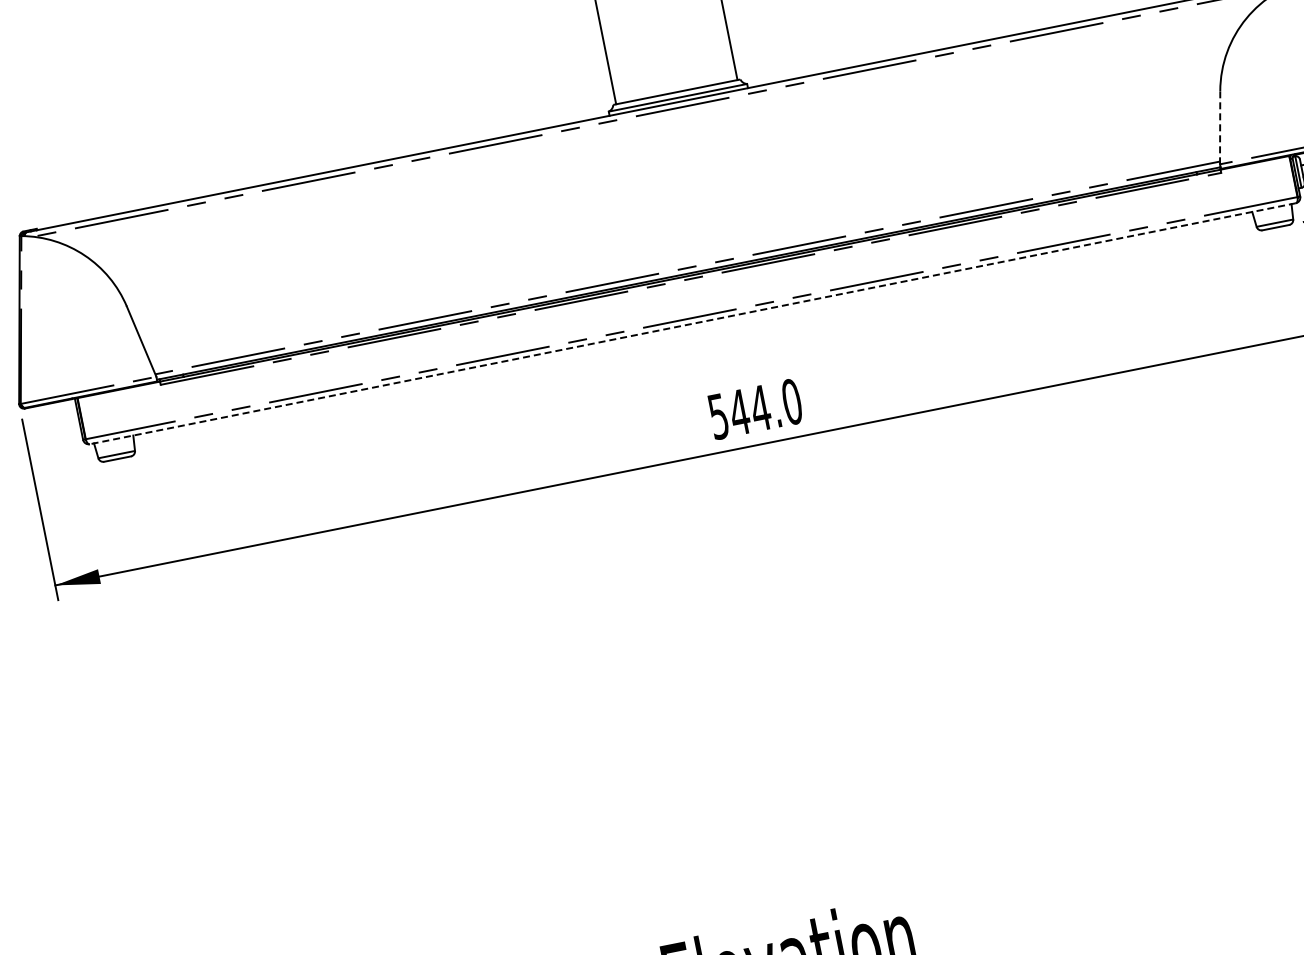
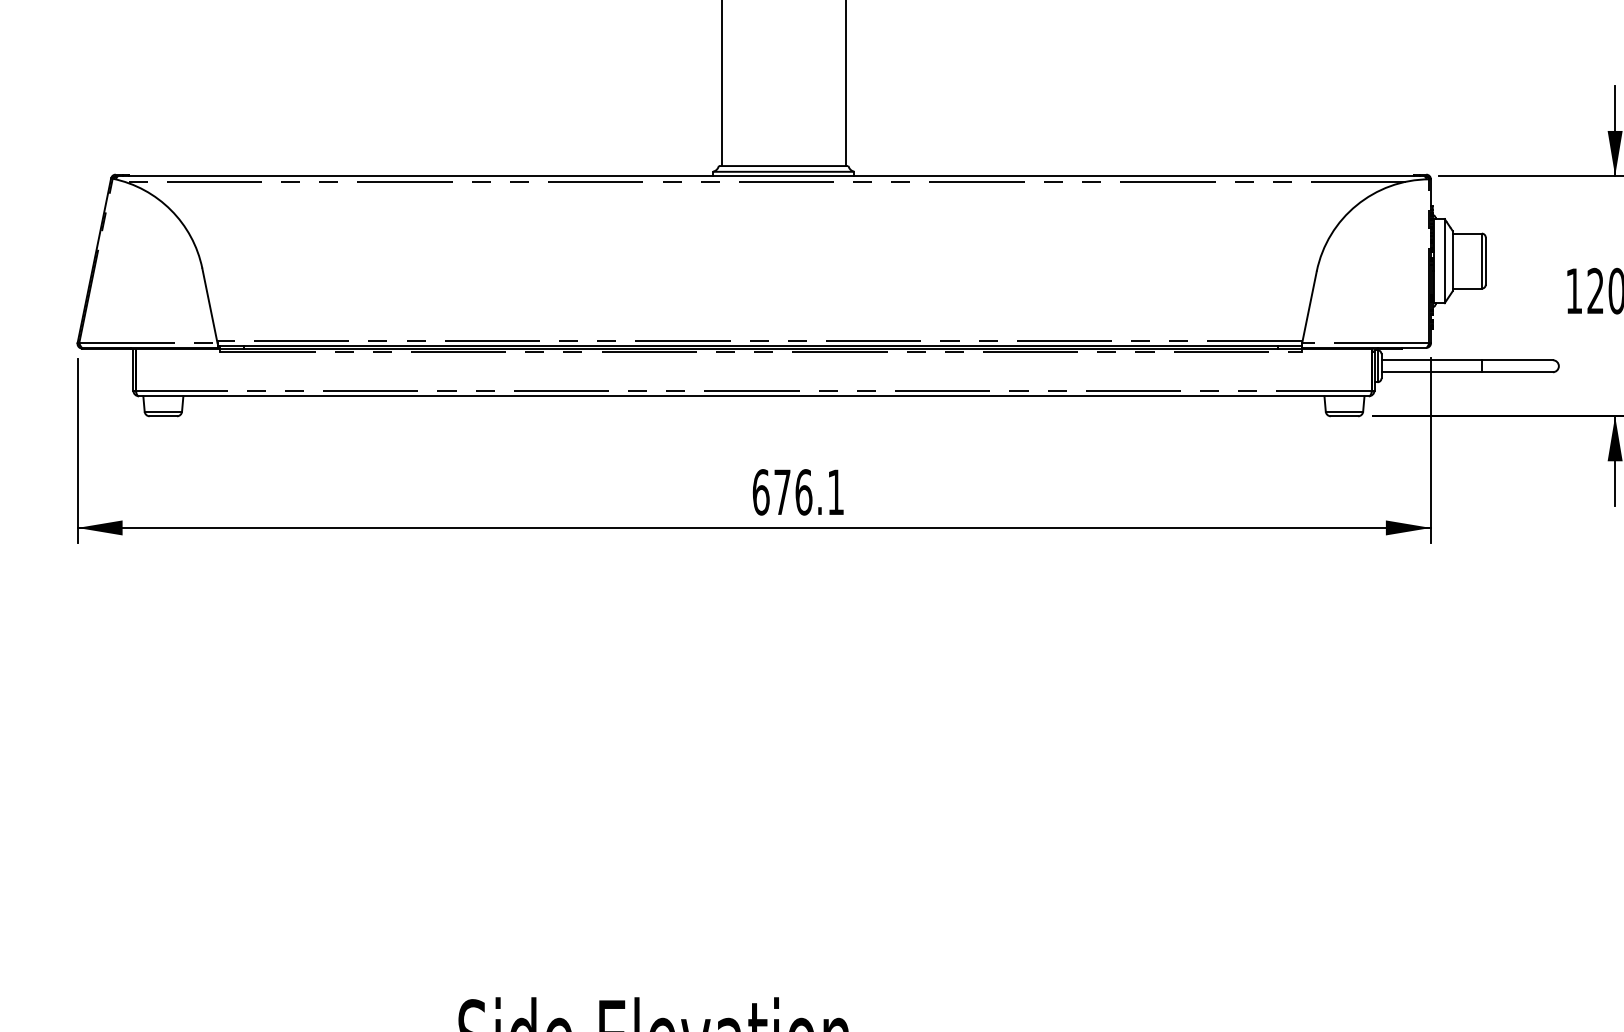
line: (1220, 127) -> (1309, 307), dashed -> solid
line: (692, 324) -> (753, 396), dashed -> solid
text: (755, 409) -> (798, 492), 544.0 -> 676.1

